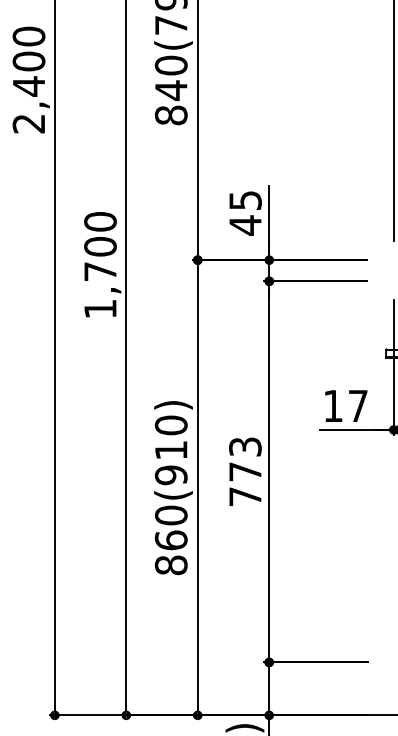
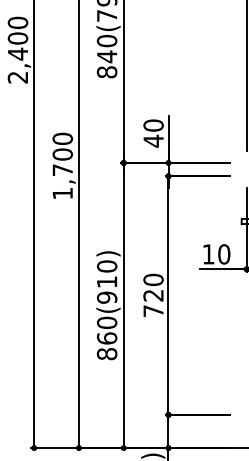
text: (245, 200) -> (153, 125), 45 -> 40
text: (358, 406) -> (224, 254), 17 -> 10
text: (245, 459) -> (153, 287), 773 -> 720

